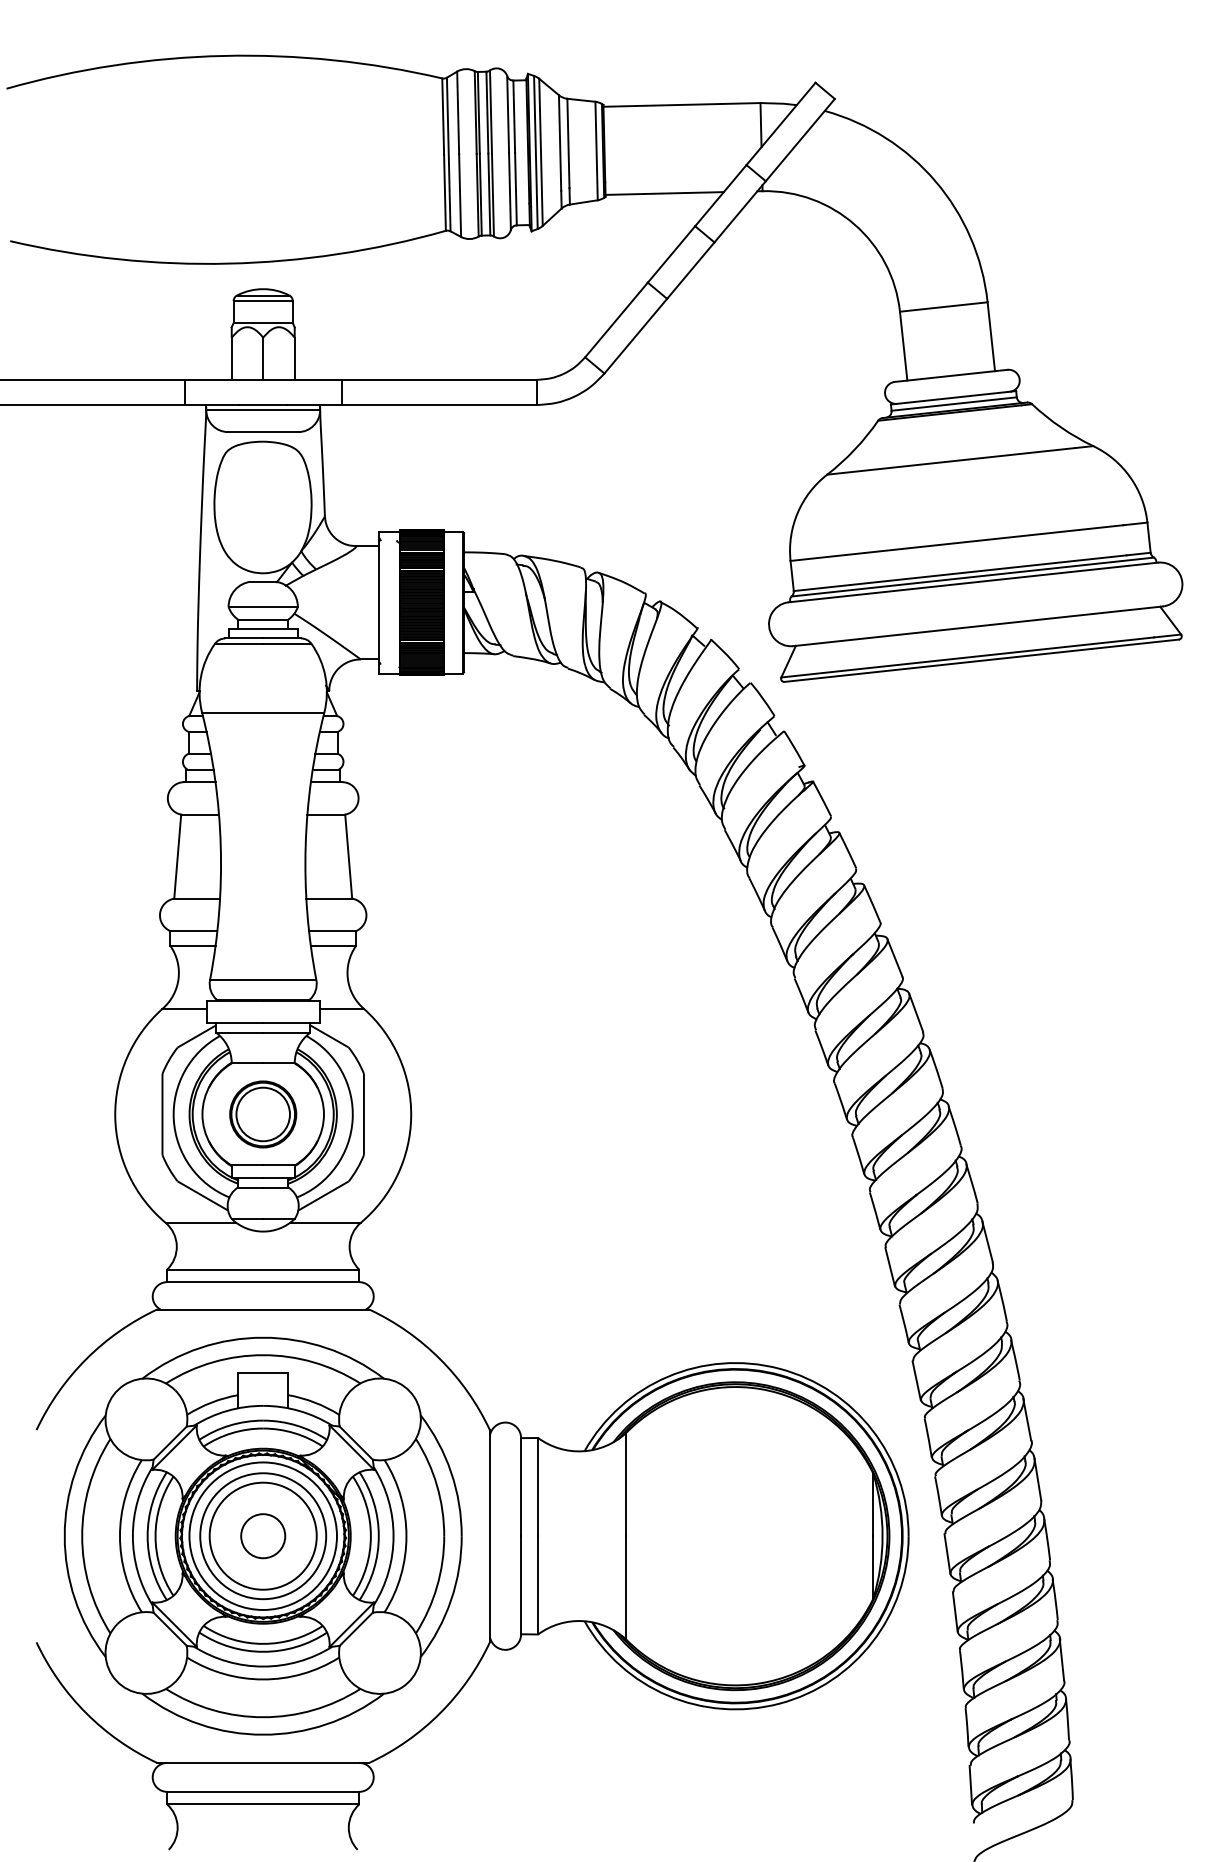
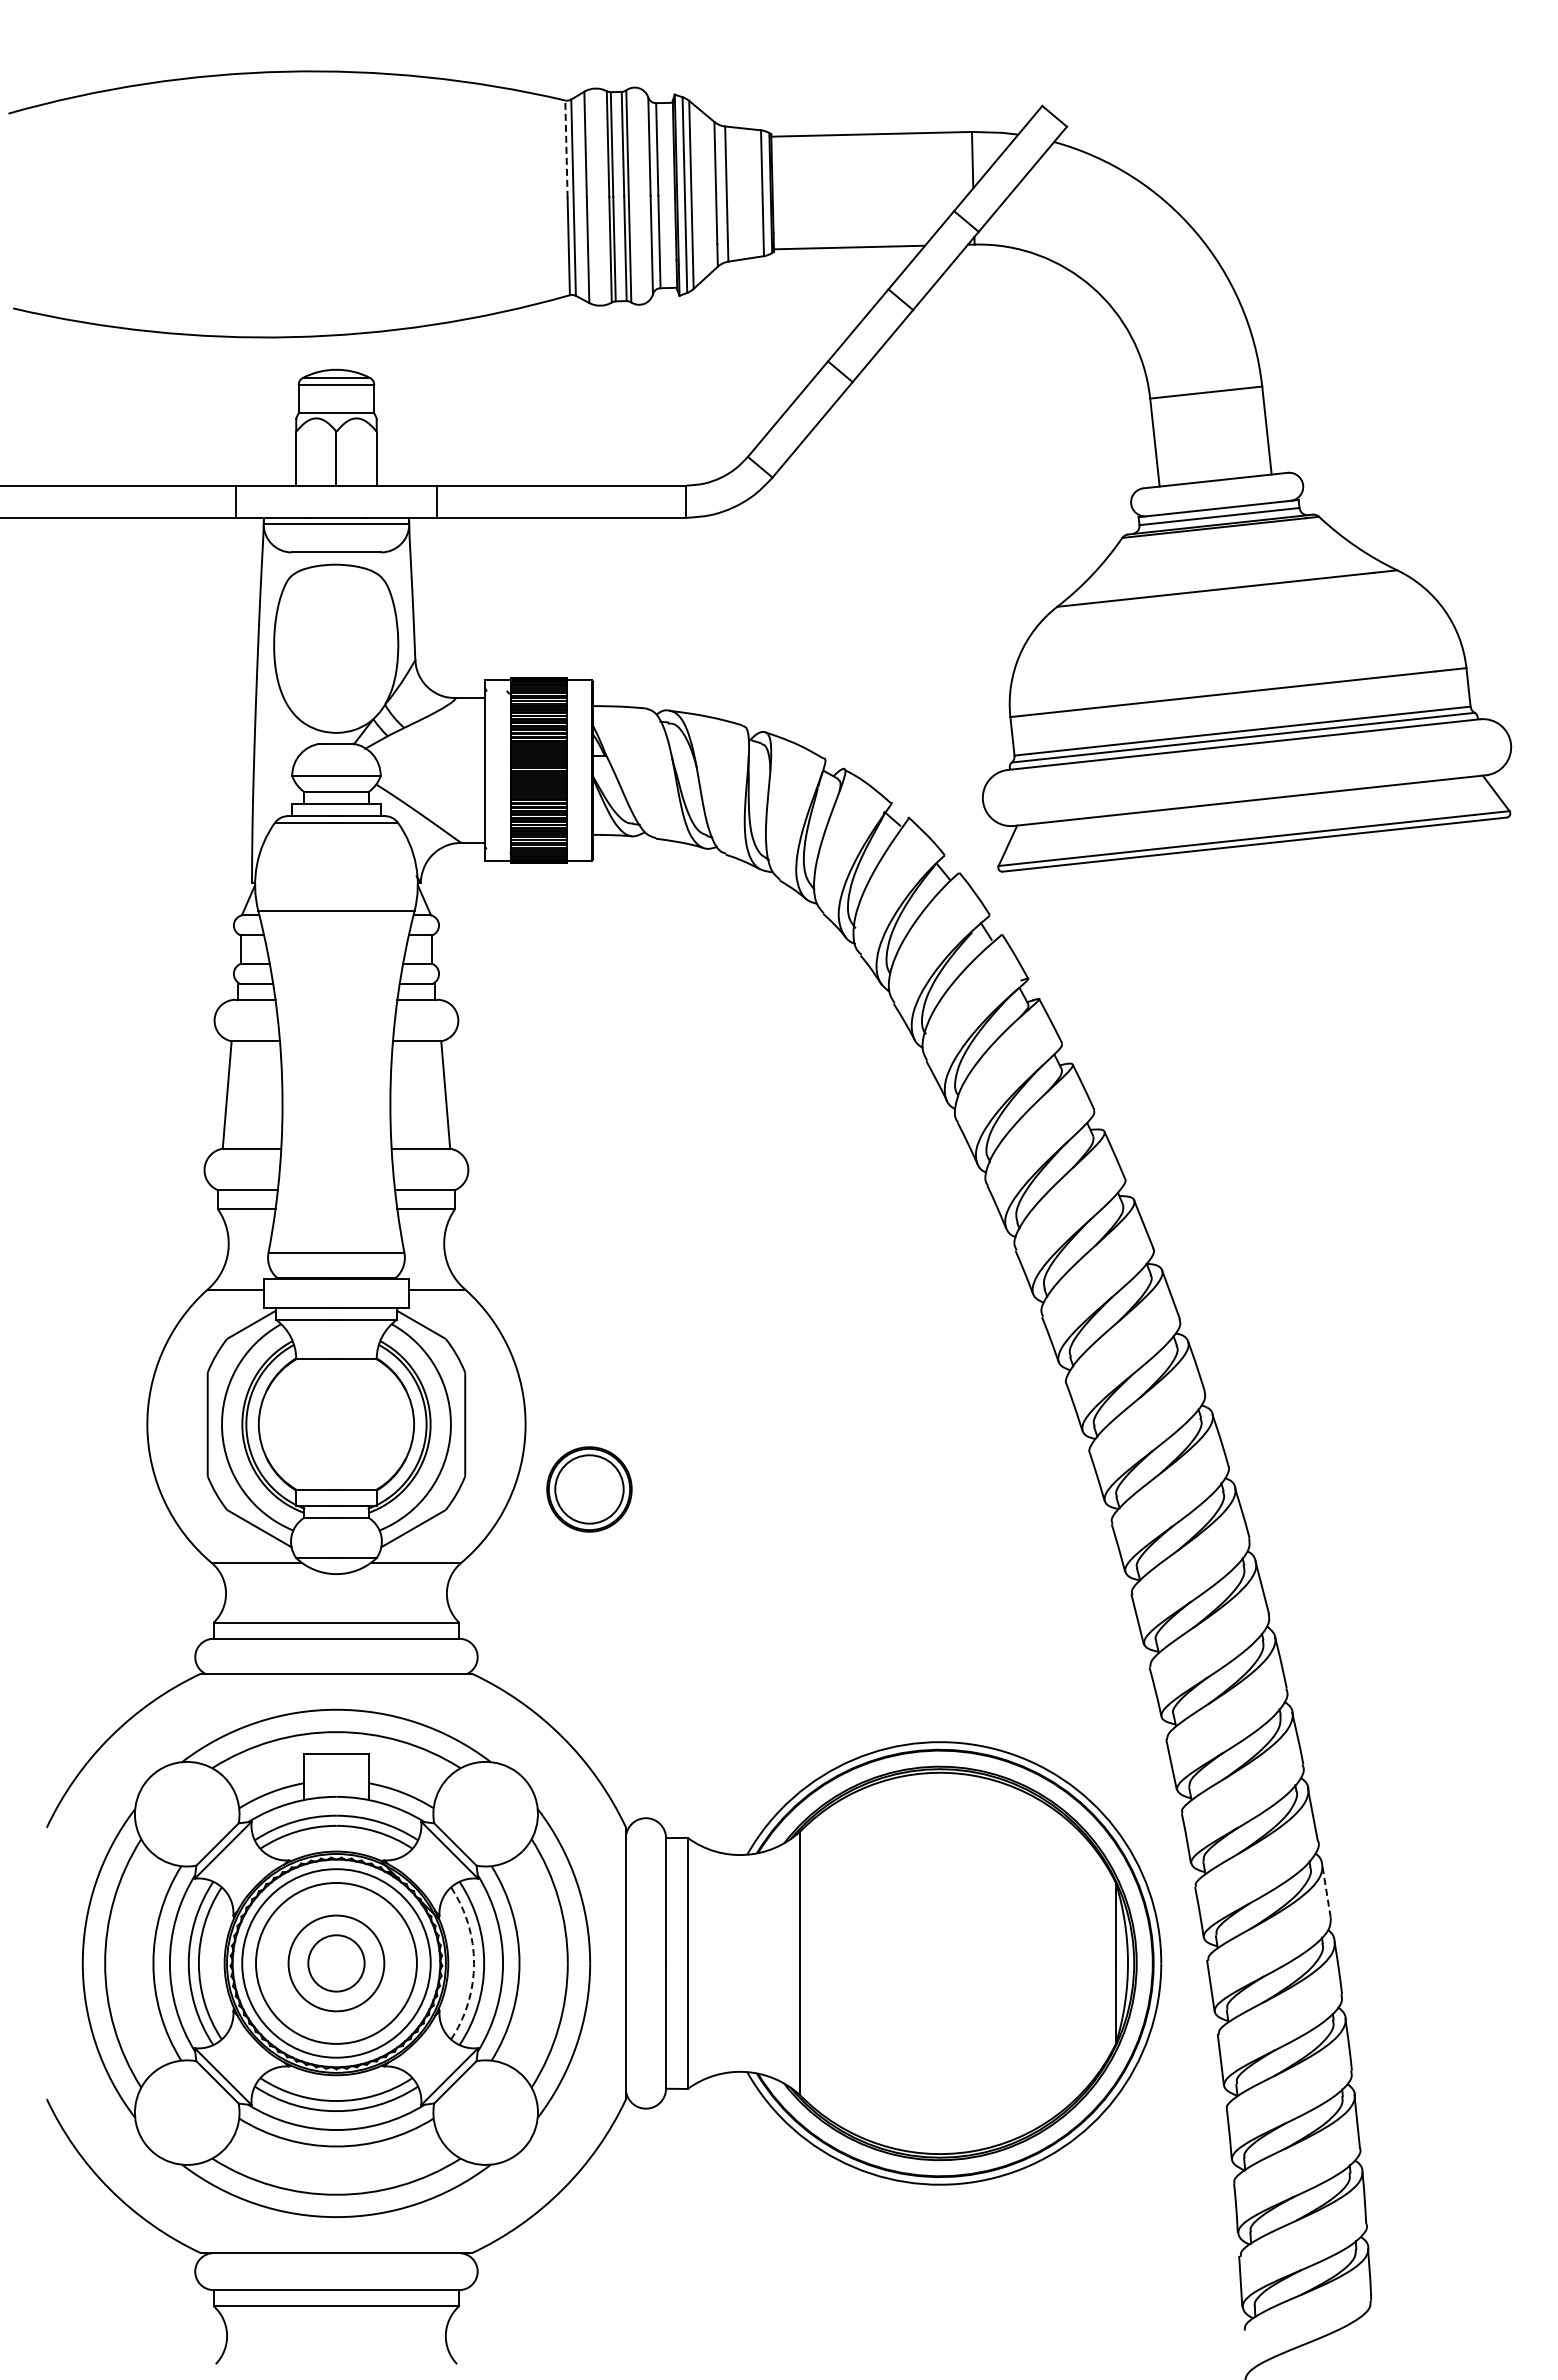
line: (443, 116) -> (566, 149), solid -> dashed
part: (263, 1114) -> (589, 1489), moved
line: (1037, 1479) -> (1326, 1890), solid -> dashed
circle: (263, 1536) -> (336, 1963), size x0.7
arc: (371, 1536) -> (474, 1963), solid -> dashed

